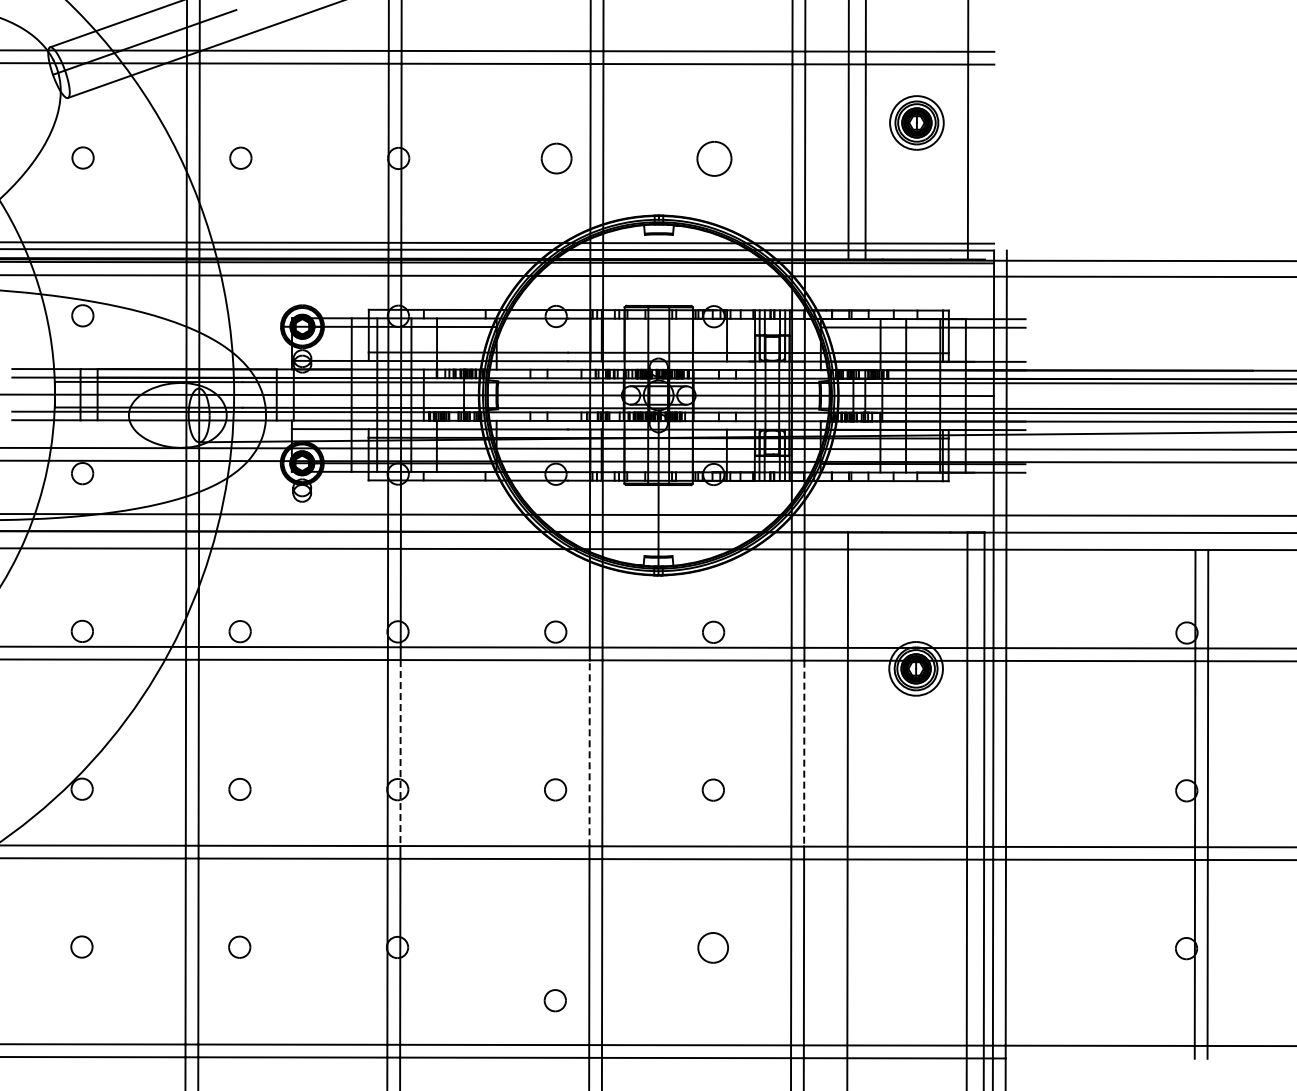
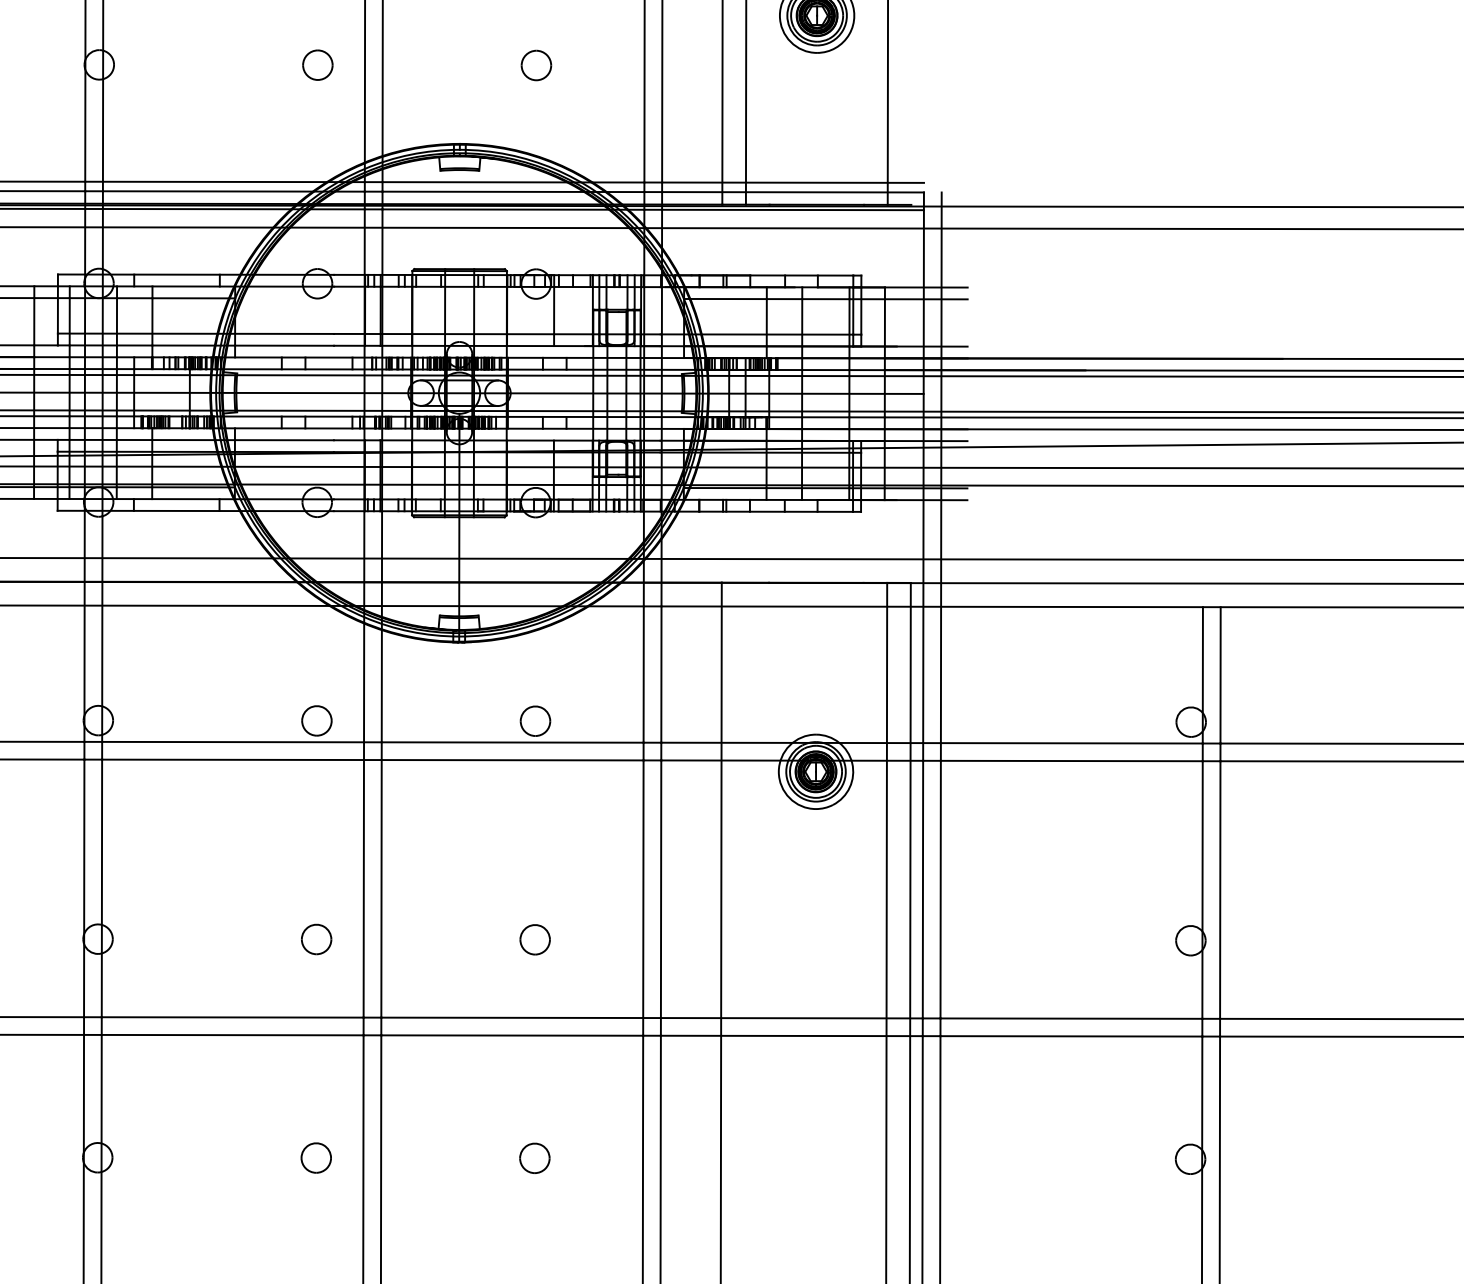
part: (555, 158) -> (316, 64), size x0.71
part: (713, 158) -> (535, 64), size x0.62
line: (400, 753) -> (101, 889), dashed -> solid
line: (589, 753) -> (363, 889), dashed -> solid
line: (804, 753) -> (661, 889), dashed -> solid
part: (712, 947) -> (533, 1157), size x0.71
part: (554, 1000) -> (315, 1157), moved

